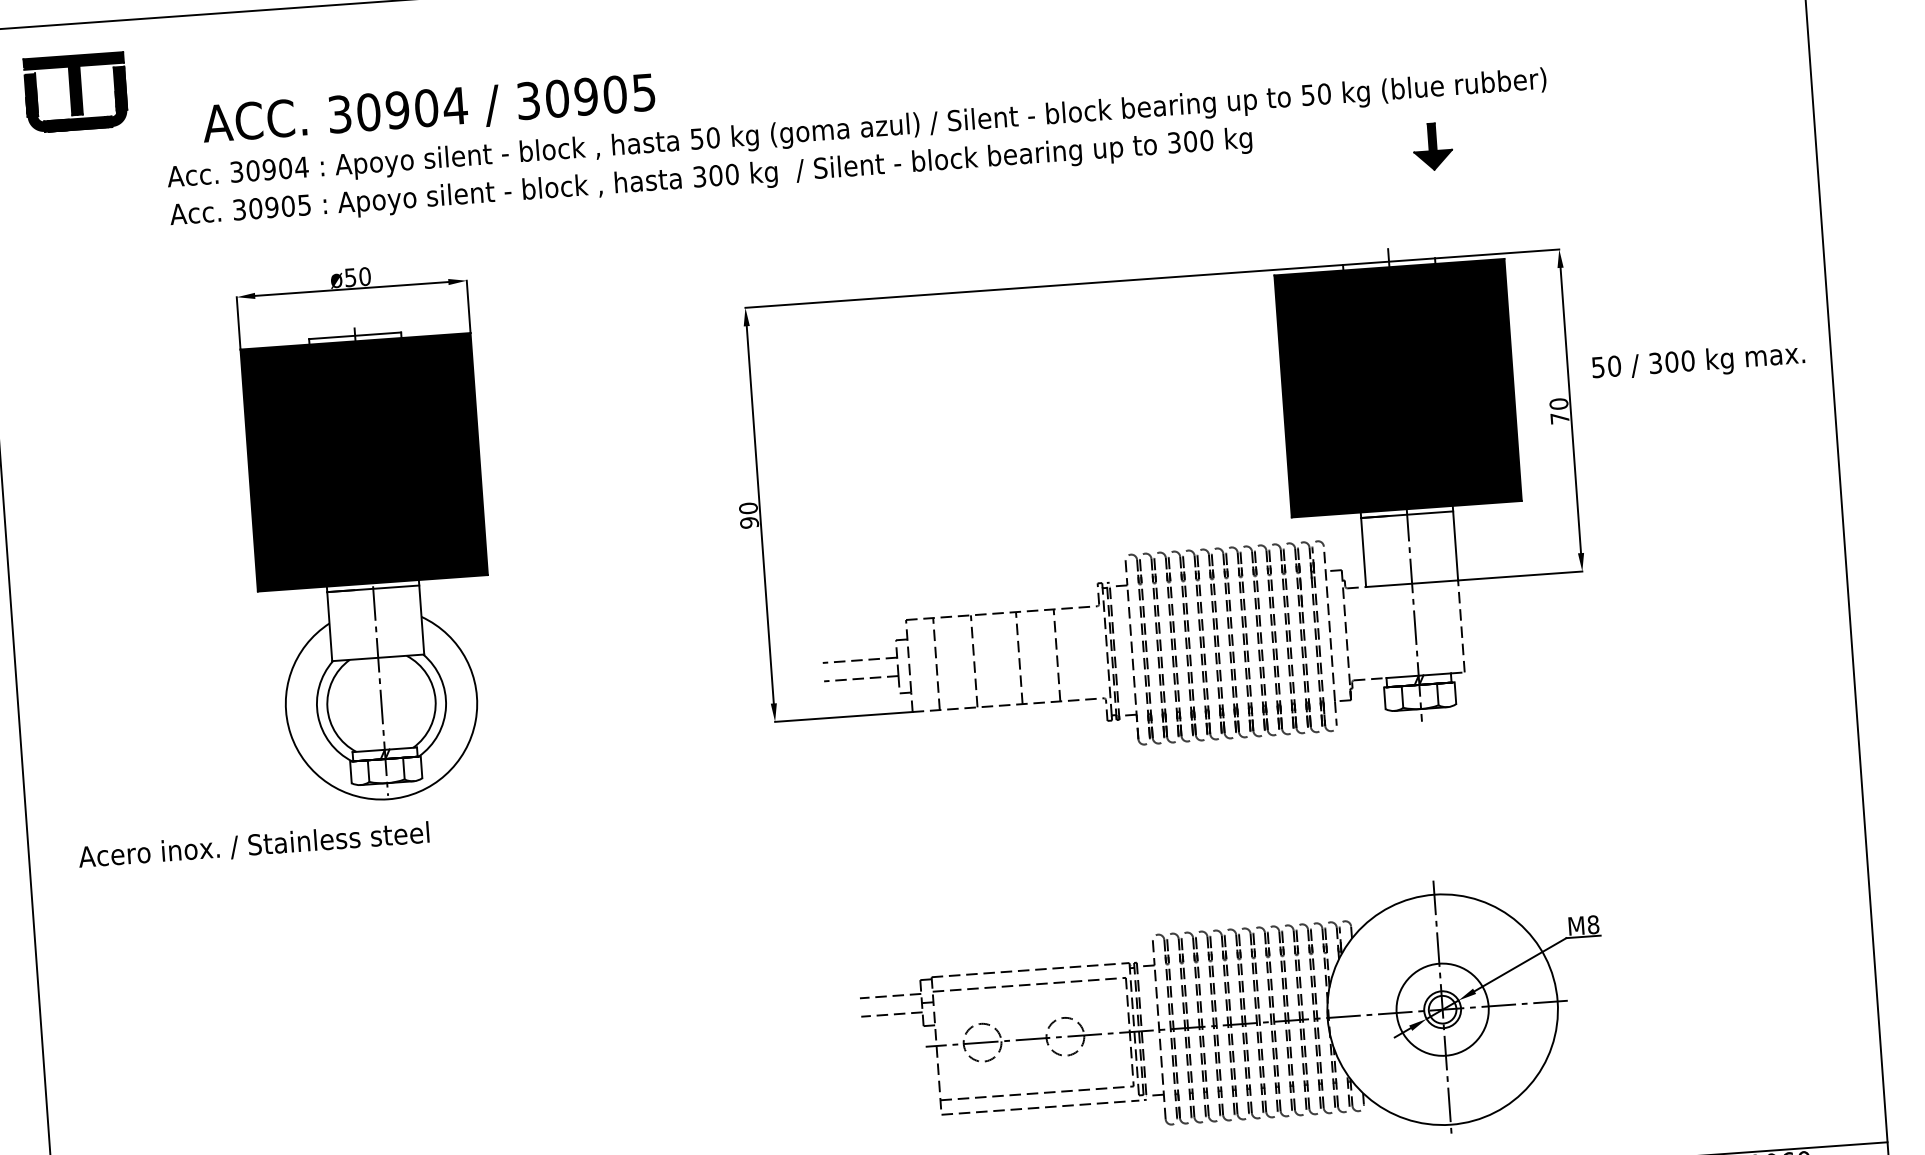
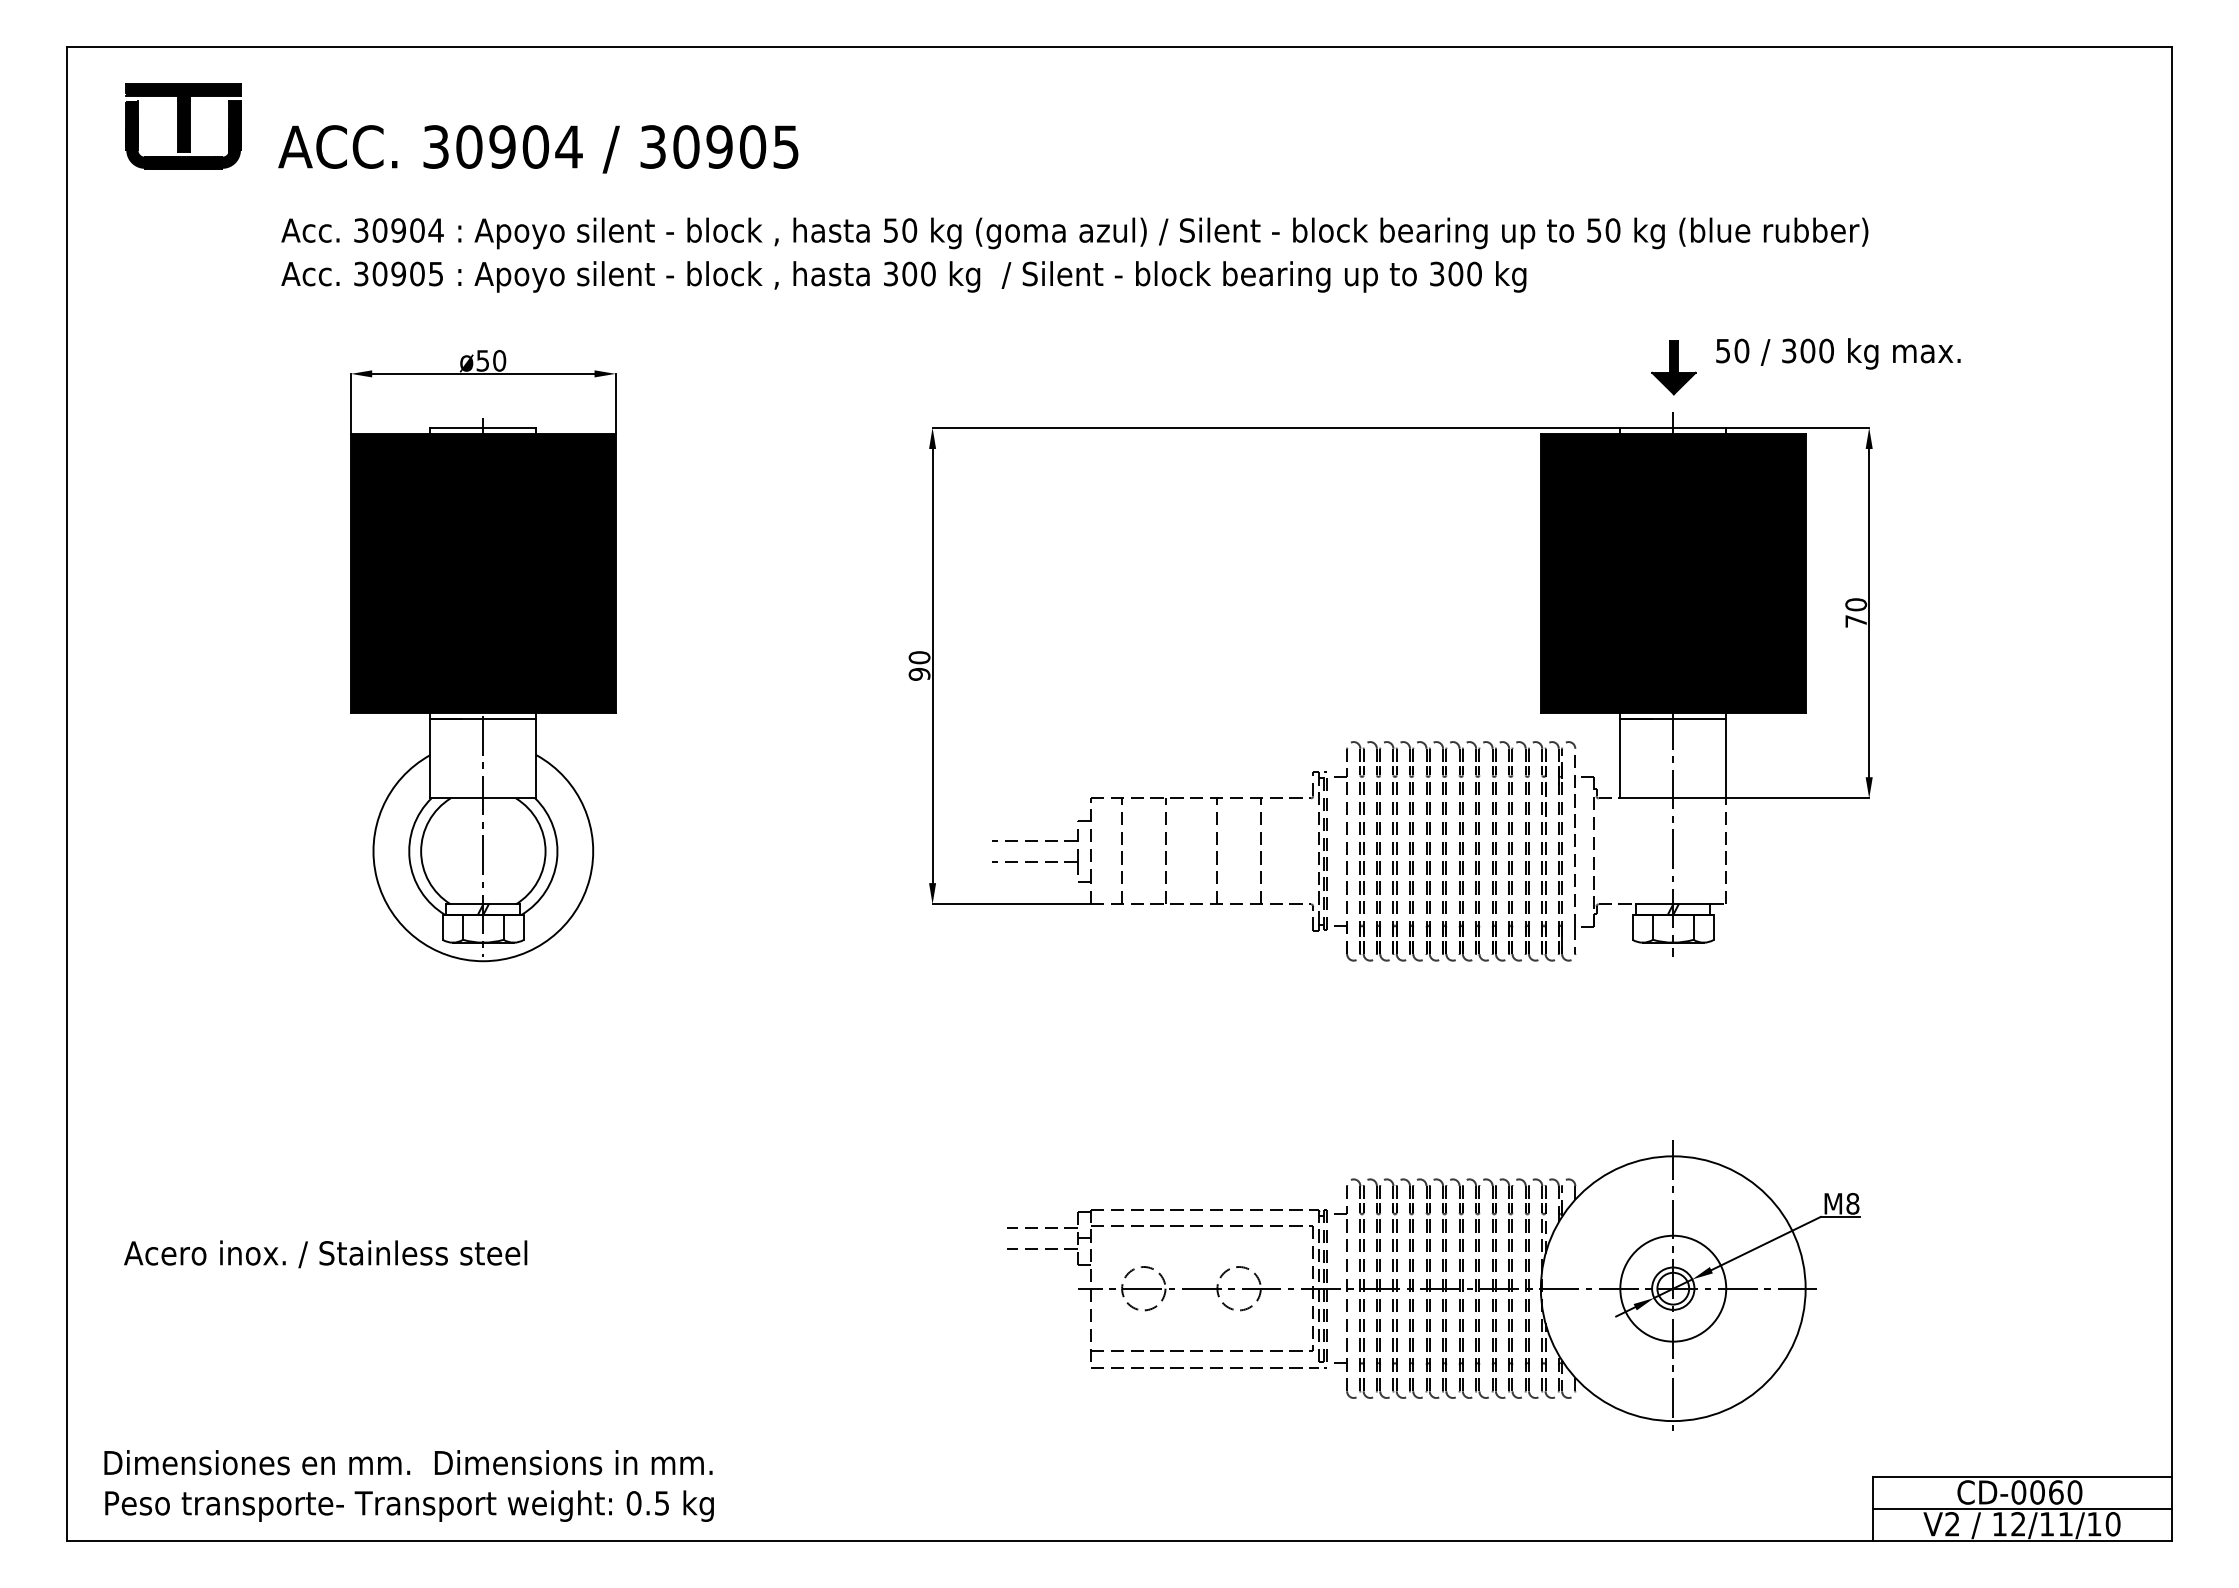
text: (429, 110) -> (538, 149), moved
part: (1432, 146) -> (1673, 367), moved
text: (1698, 362) -> (1838, 353), moved
text: (253, 845) -> (325, 1254), moved

